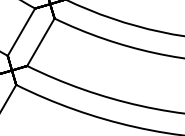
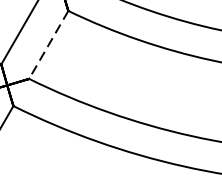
line: (40, 42) -> (48, 45), solid -> dashed

